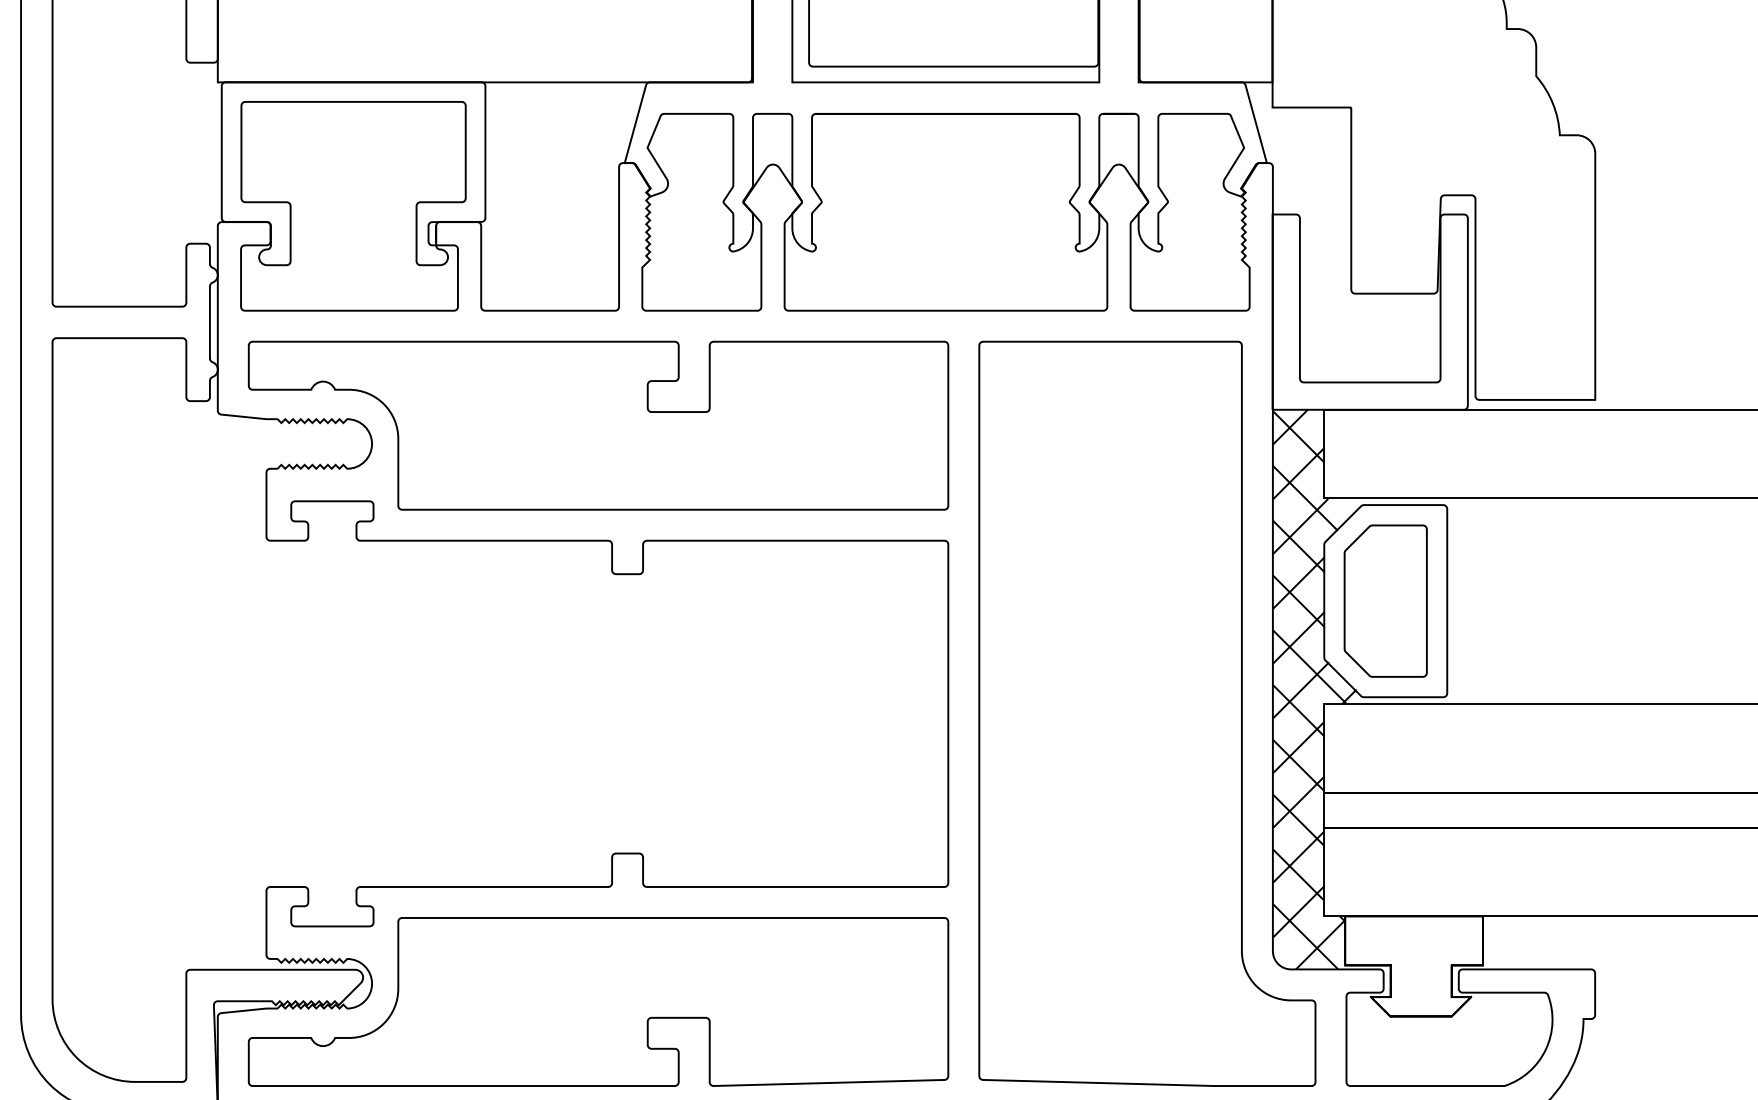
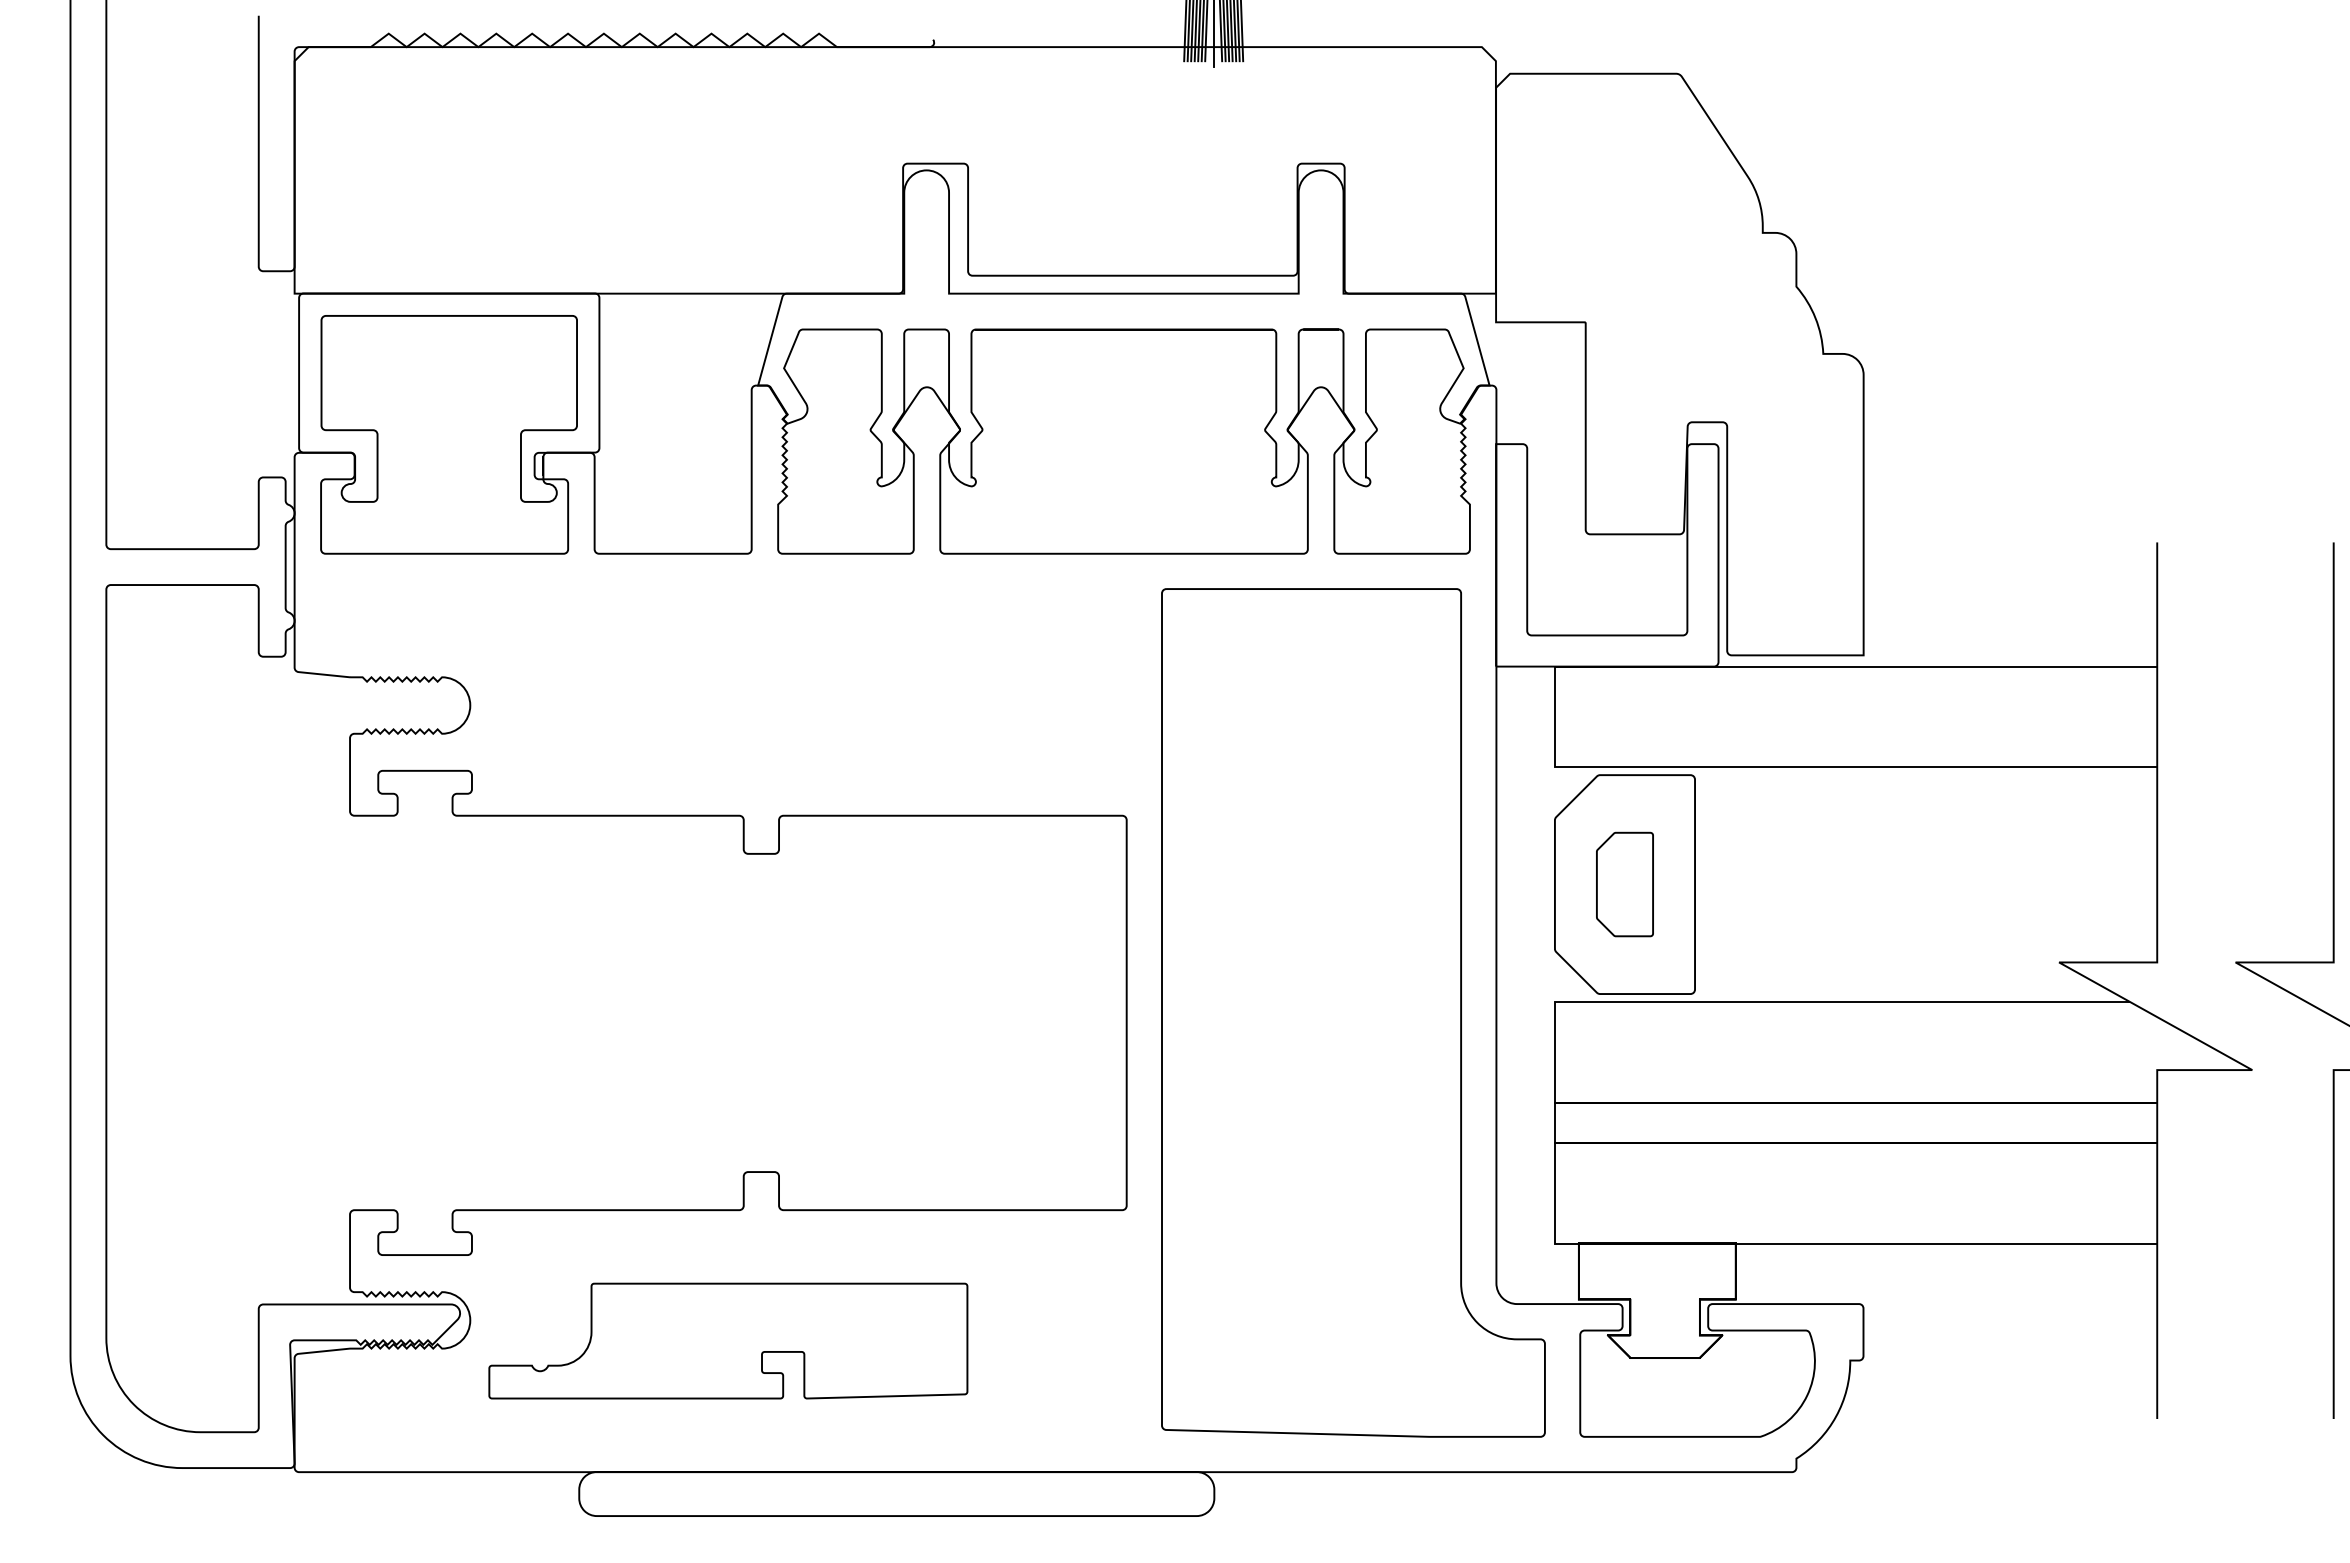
part: (598, 425) -> (728, 684), removed
part: (1385, 601) -> (1624, 884), size x0.6
hatch: (1314, 689) -> (1543, 985), removed
part: (598, 1001) -> (728, 1340), size x0.6

